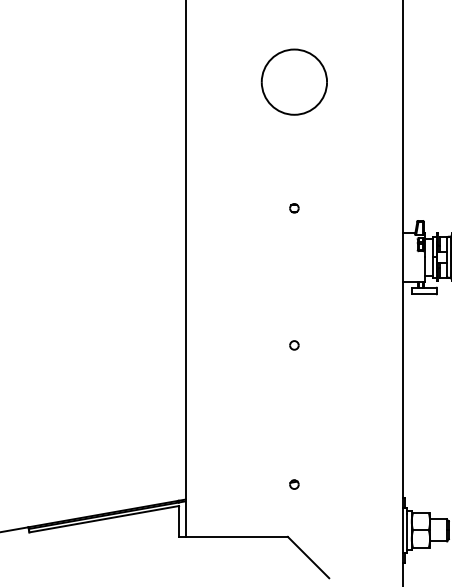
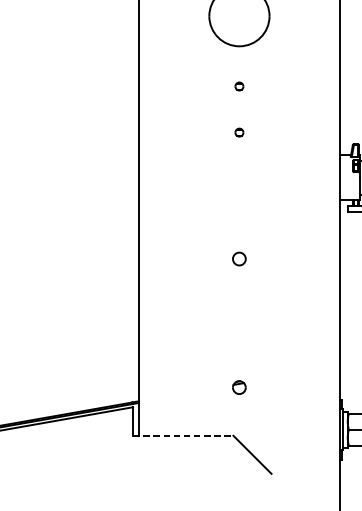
part: (294, 158) -> (239, 86), added
part: (294, 345) -> (239, 259), size x1.6
part: (294, 484) -> (239, 387), size x1.6
line: (233, 536) -> (183, 435), solid -> dashed

